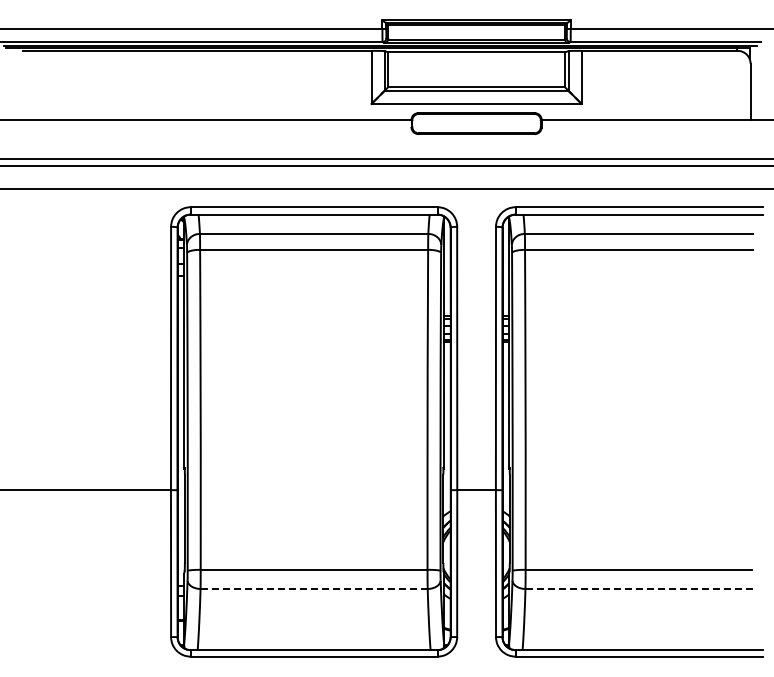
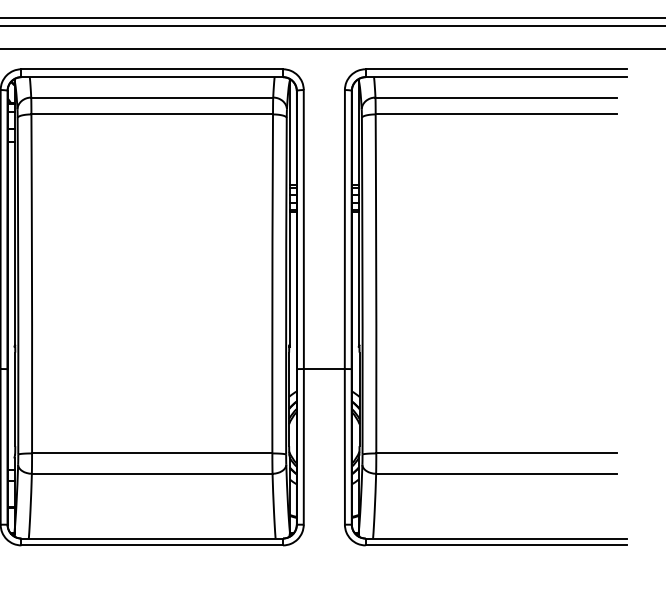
line: (314, 588) -> (152, 473), dashed -> solid
line: (639, 588) -> (496, 473), dashed -> solid

